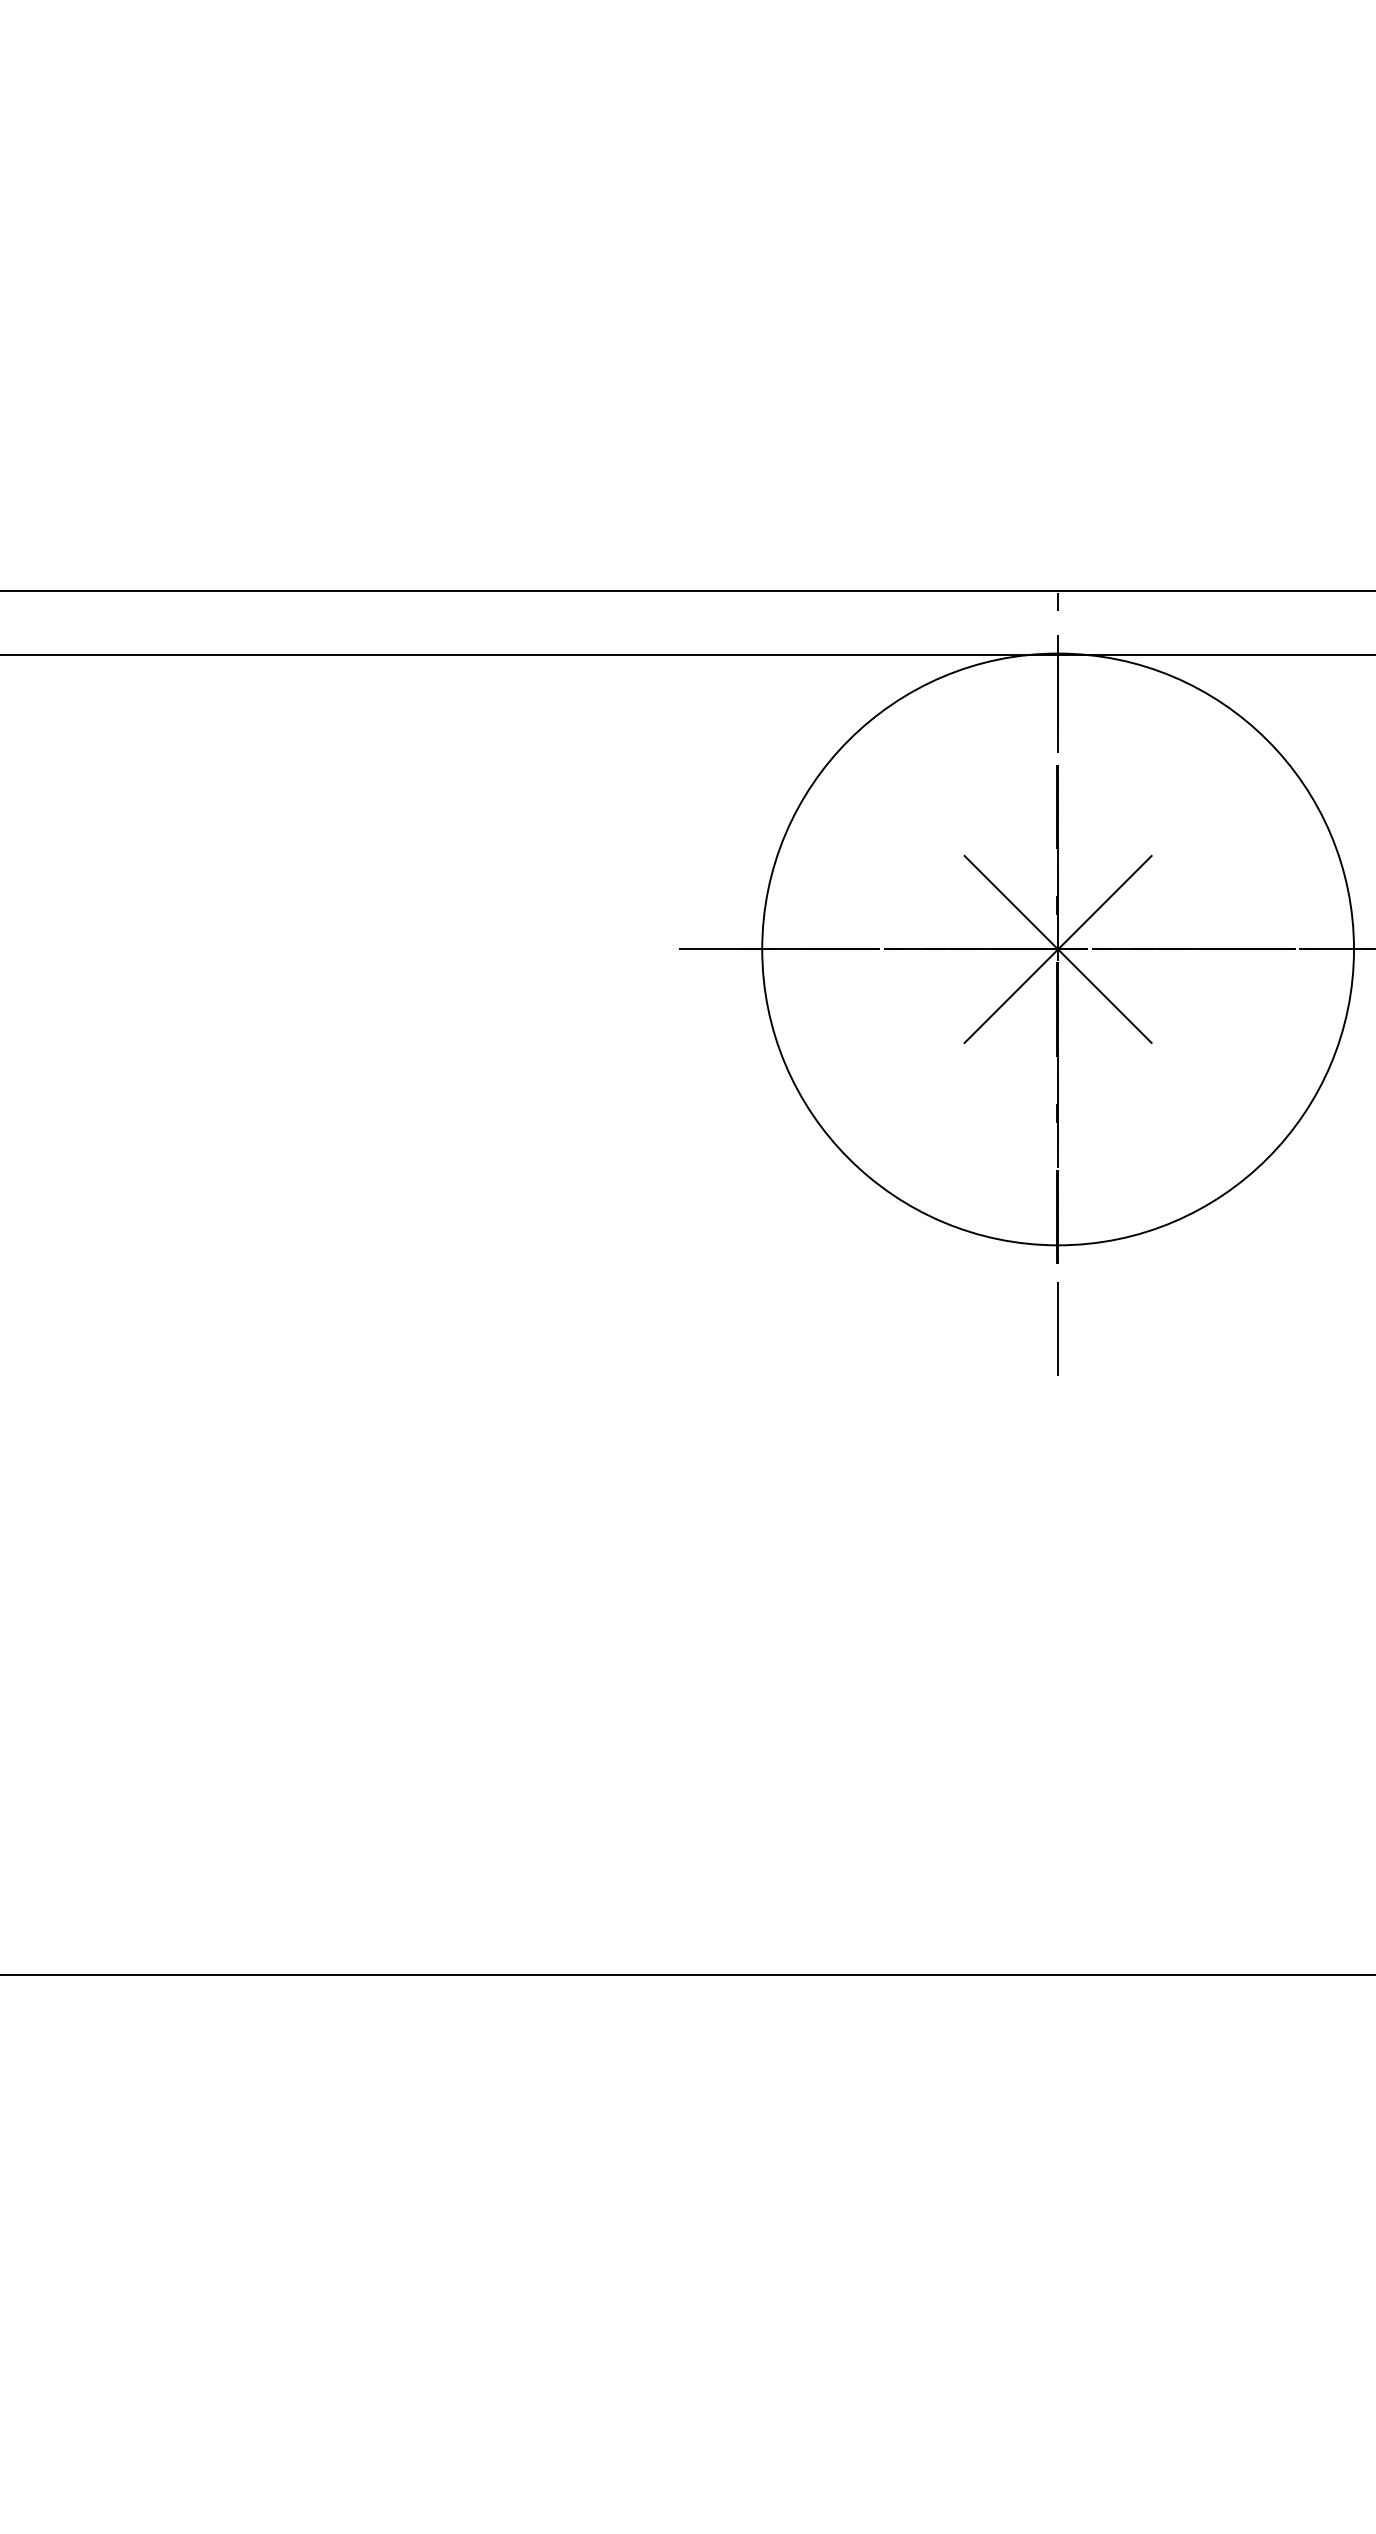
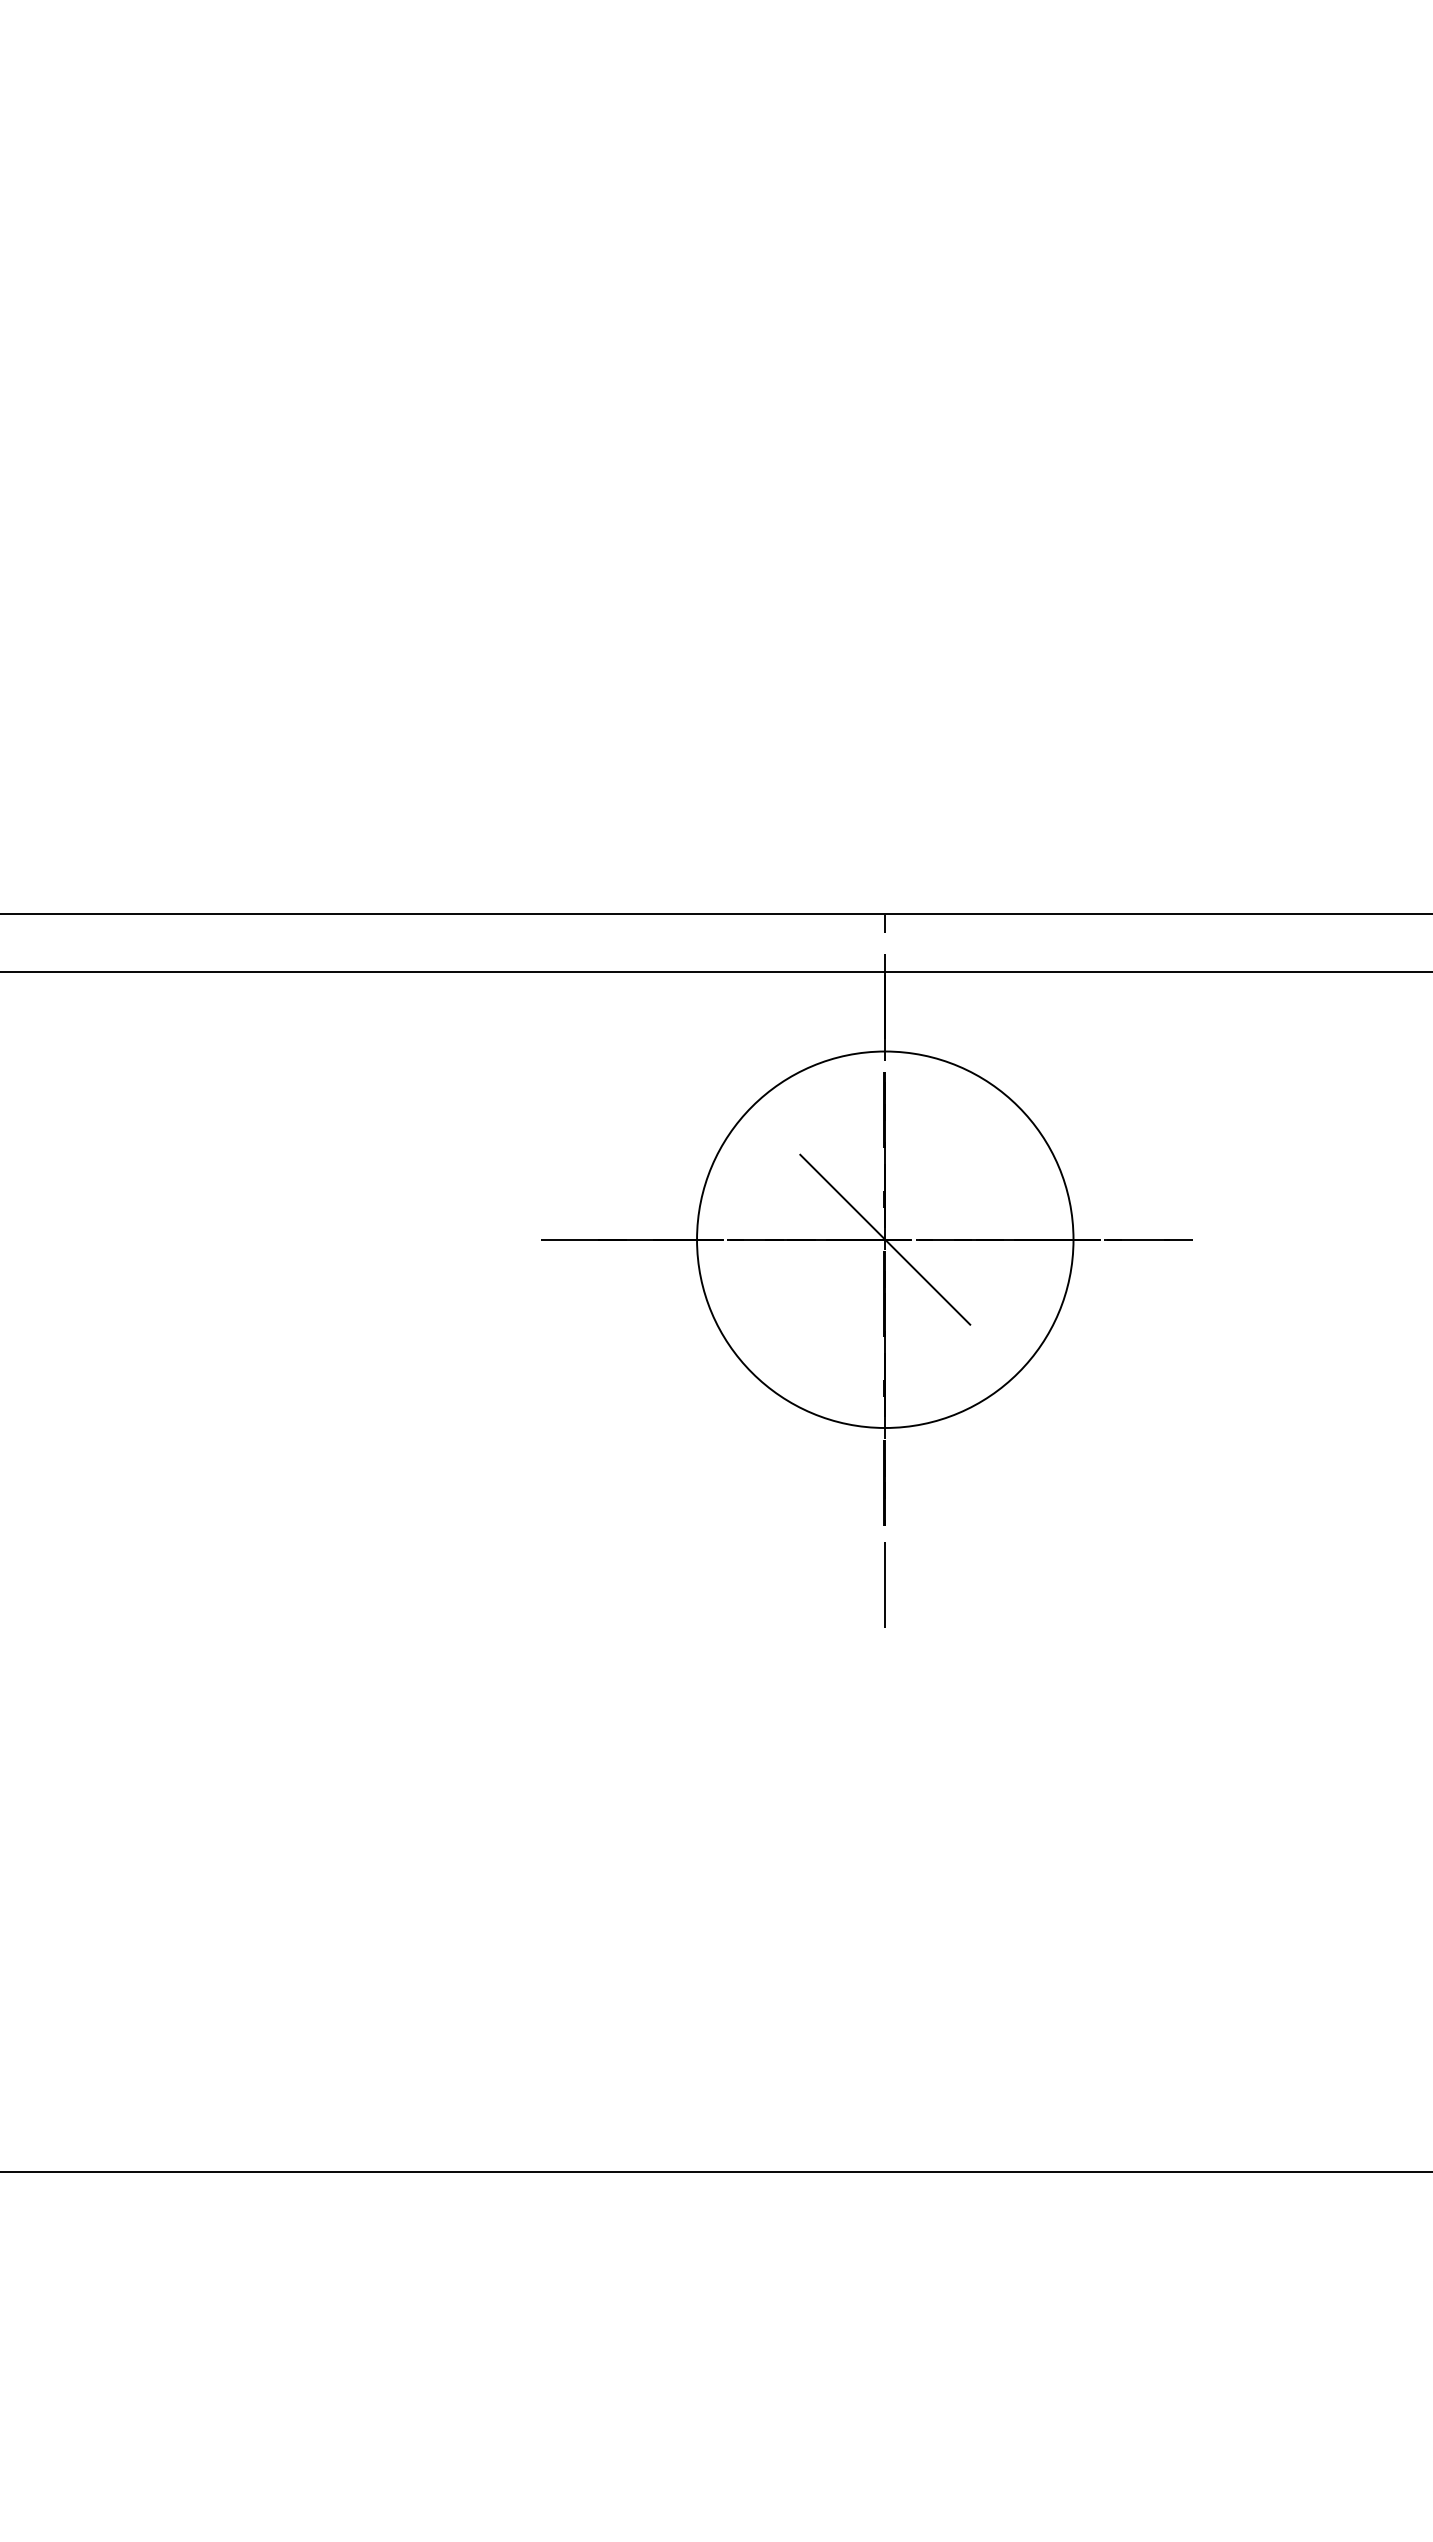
circle: (1058, 949) -> (885, 1239), size x0.7
line: (1058, 949) -> (885, 1239), removed

